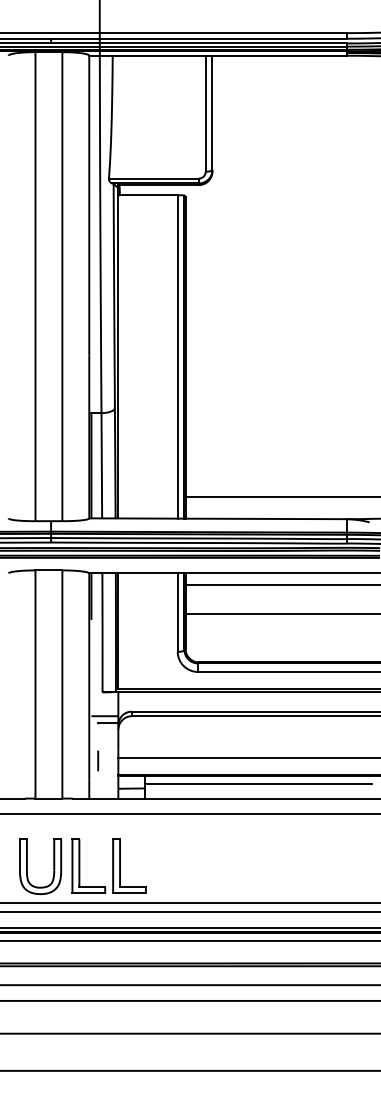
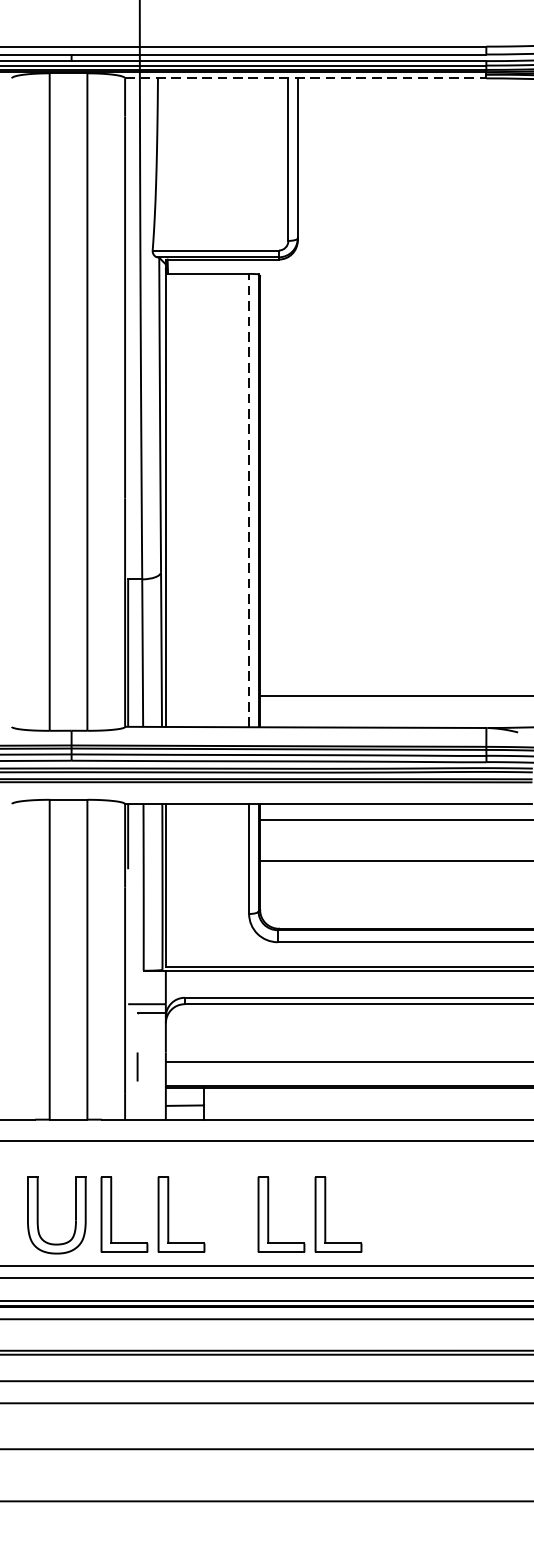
line: (218, 55) -> (306, 78), solid -> dashed
line: (177, 356) -> (248, 499), solid -> dashed
line: (258, 784) -> (362, 1099), removed
part: (220, 865) -> (309, 1213), added

